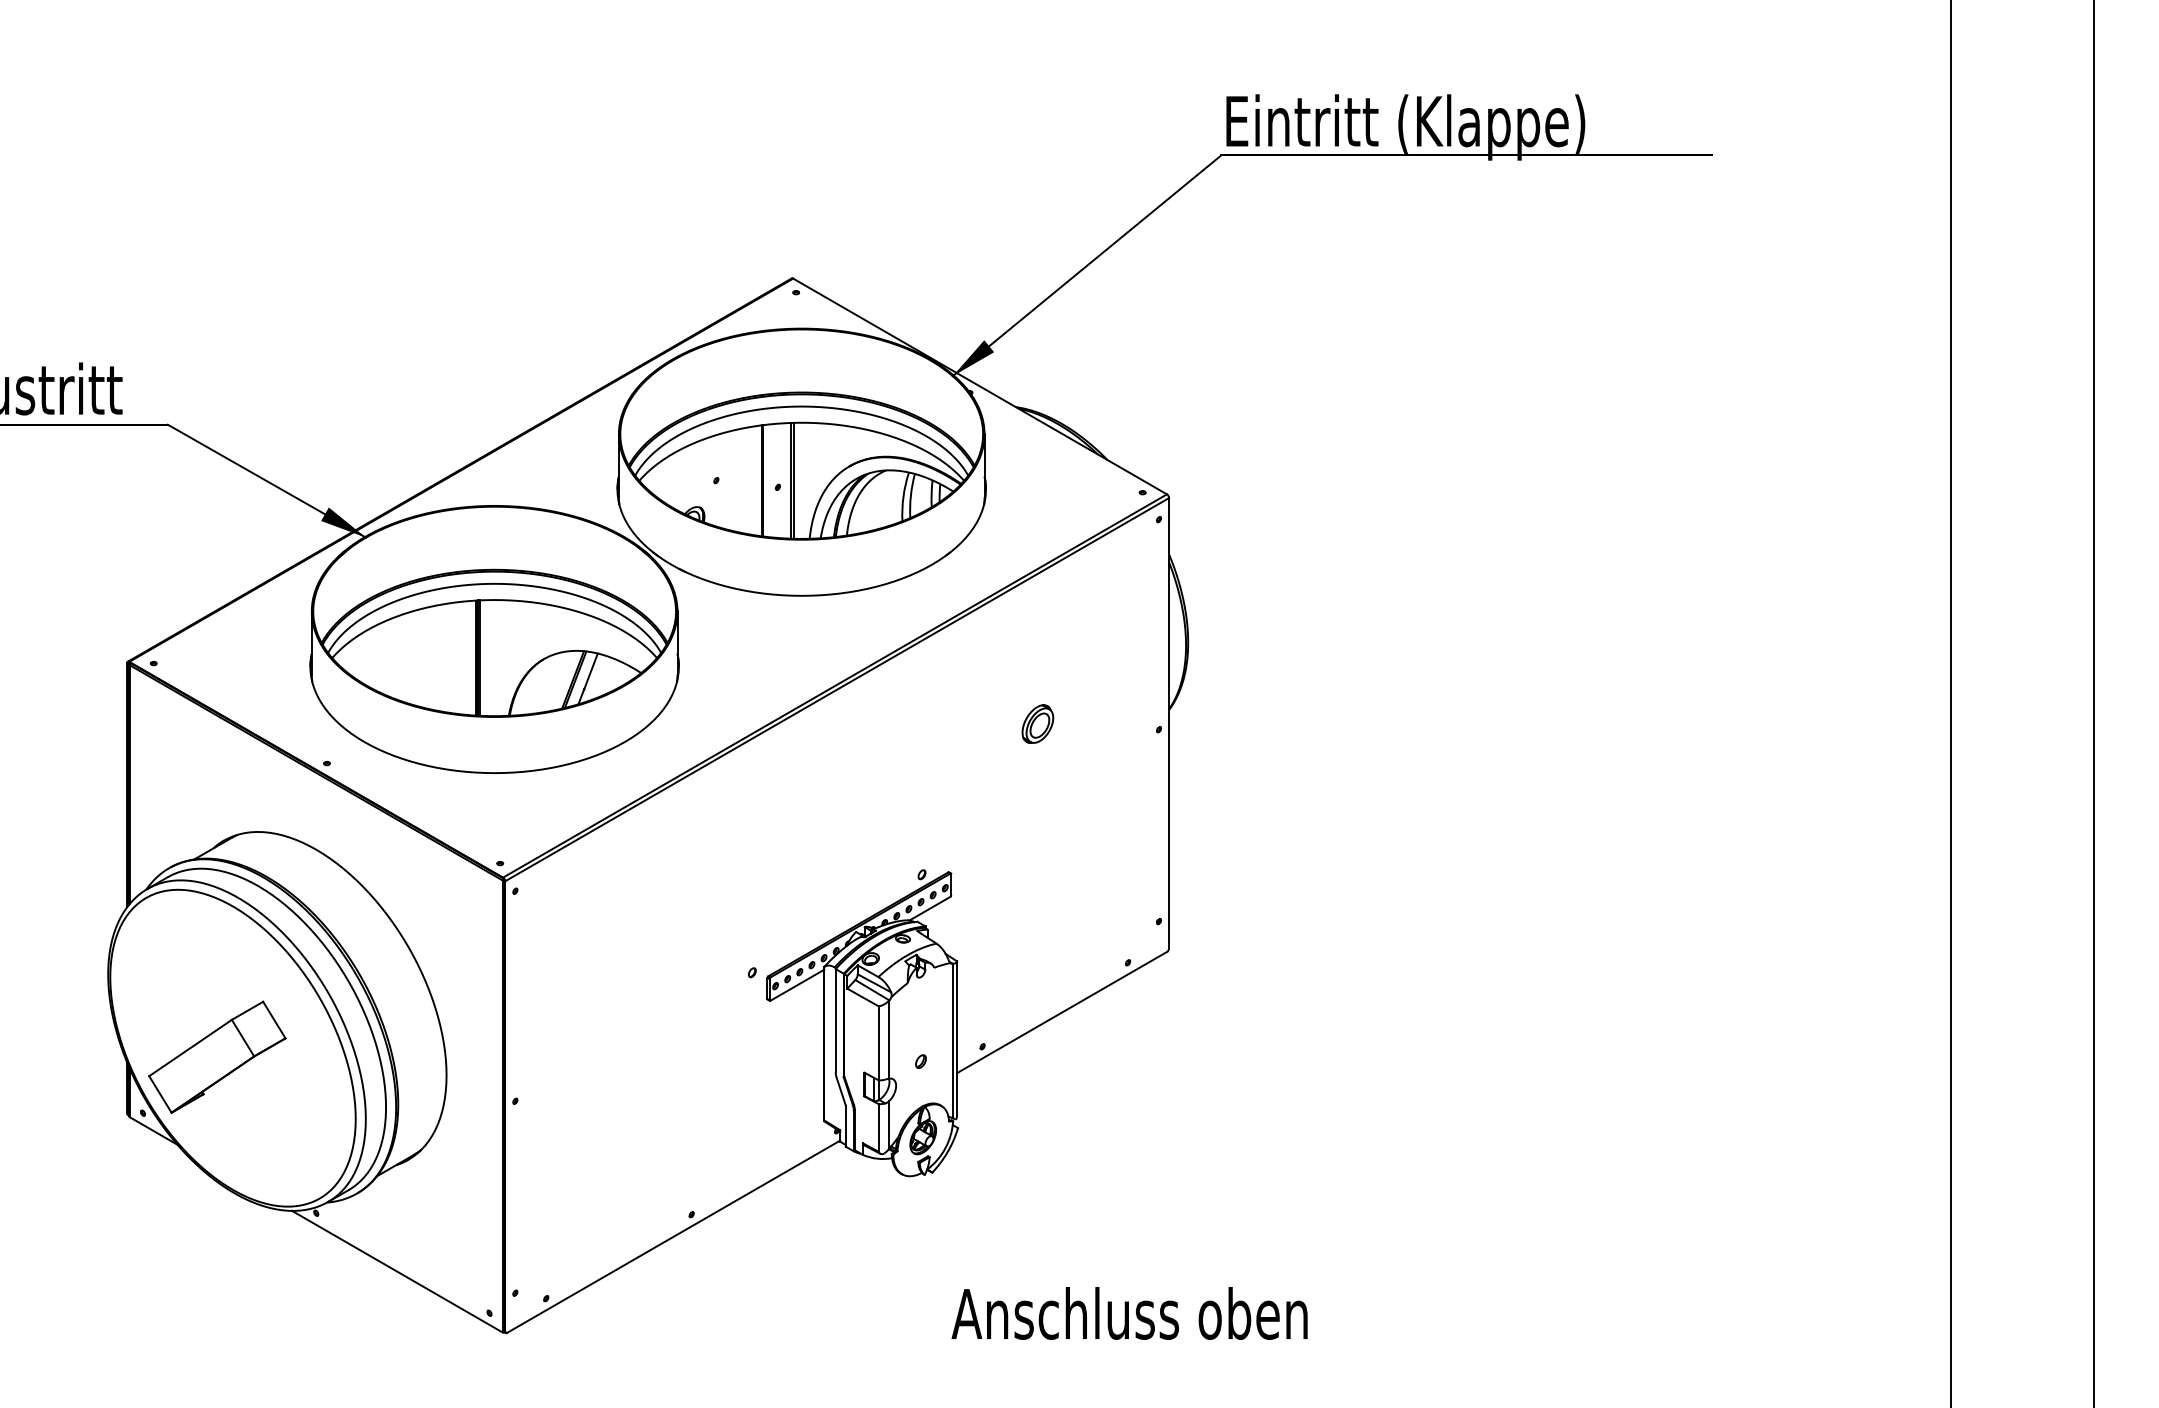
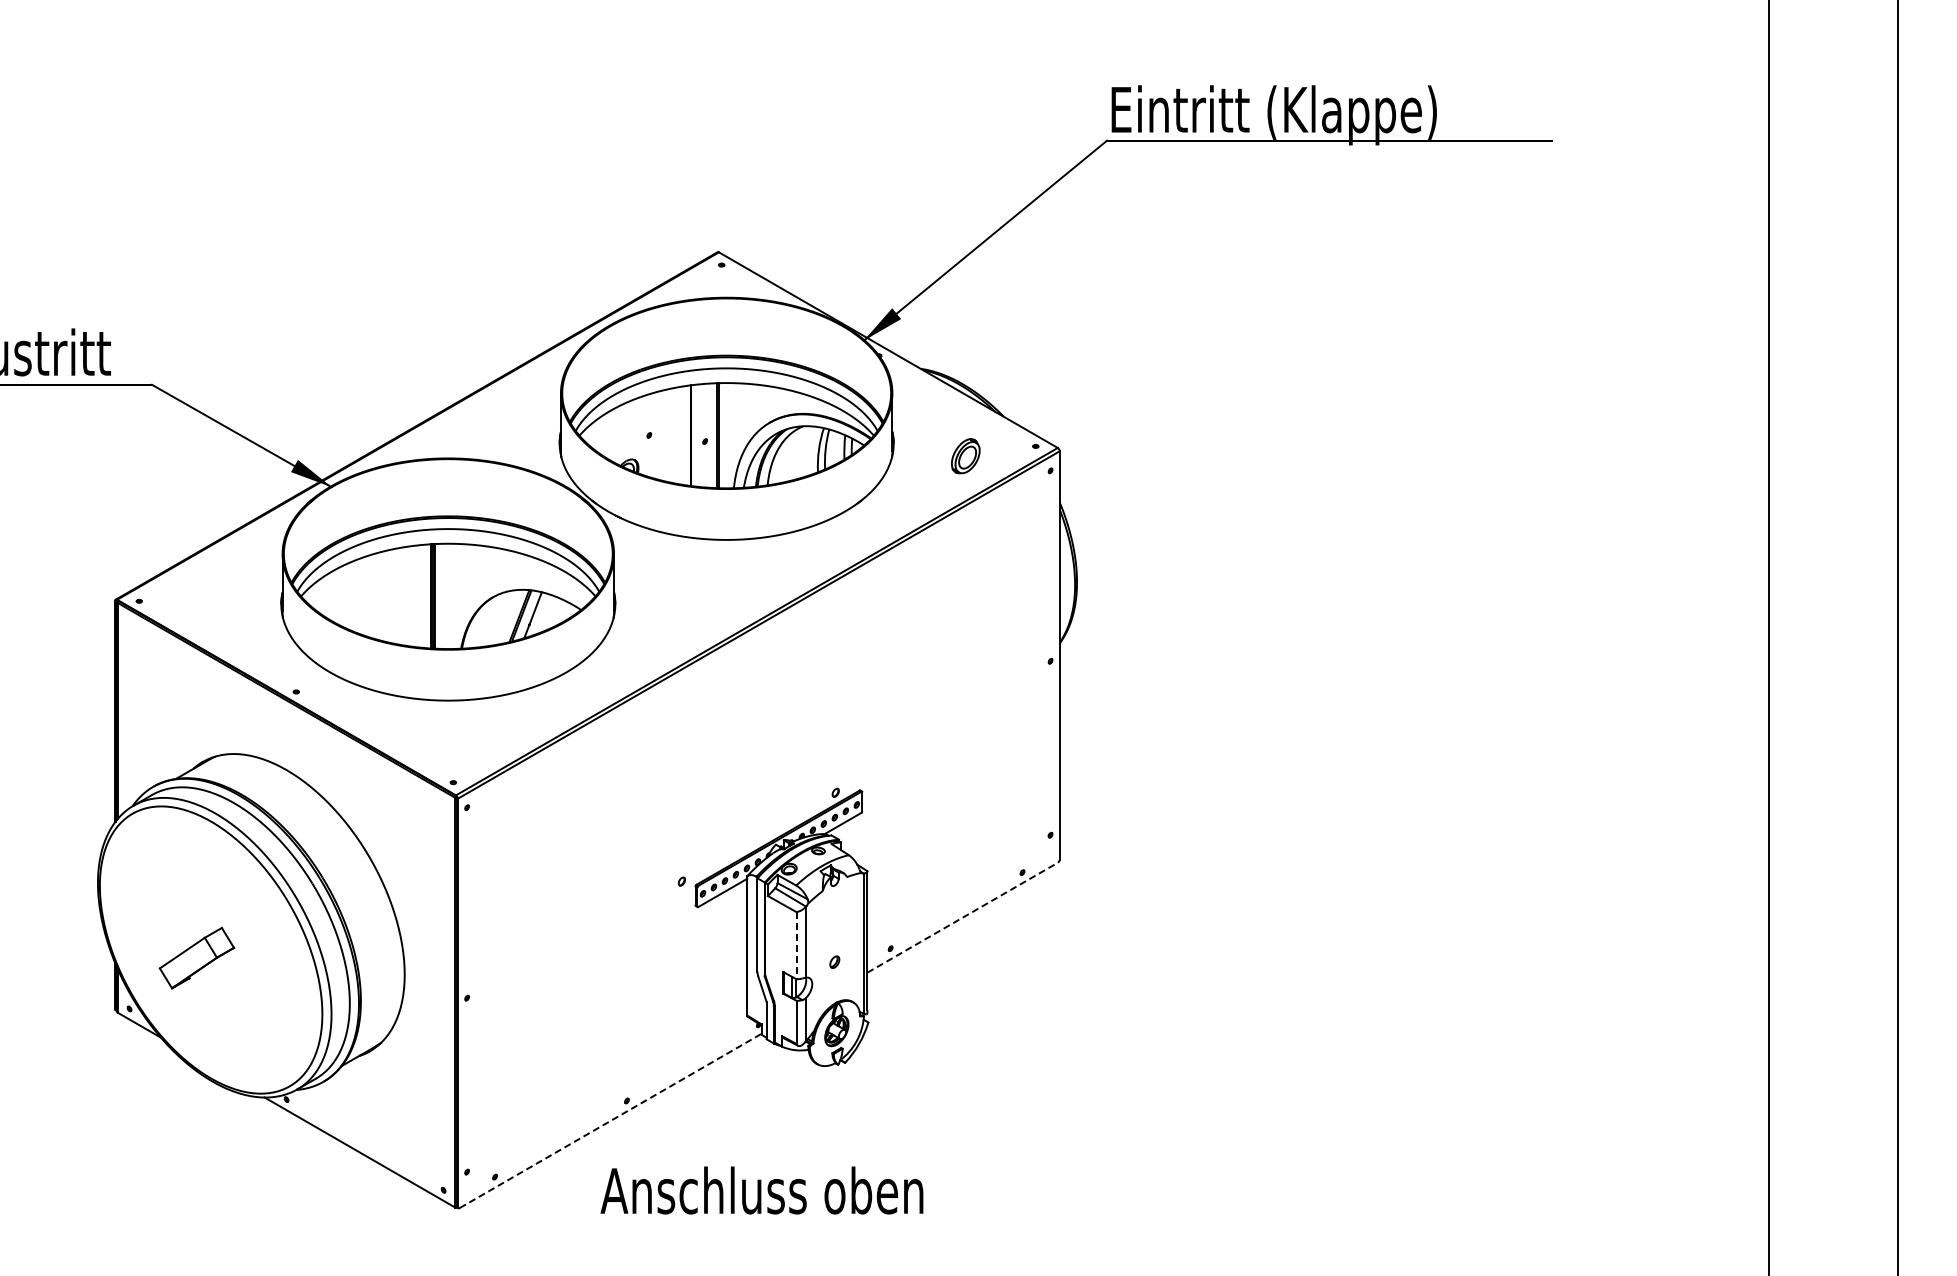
part: (1037, 724) -> (965, 456), moved
line: (1061, 1012) -> (962, 917), solid -> dashed
line: (878, 1043) -> (796, 945), solid -> dashed
part: (216, 1056) -> (196, 957), size x0.6
line: (674, 1236) -> (611, 1120), solid -> dashed
text: (1129, 1313) -> (761, 1190), moved

